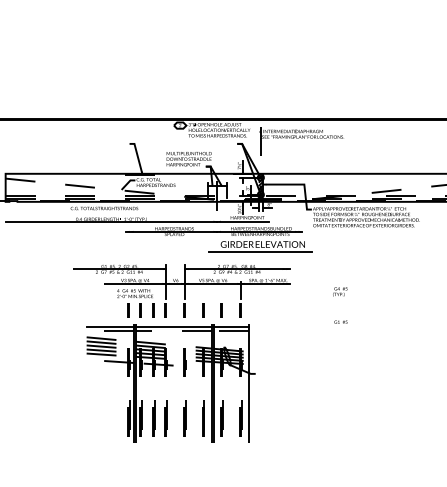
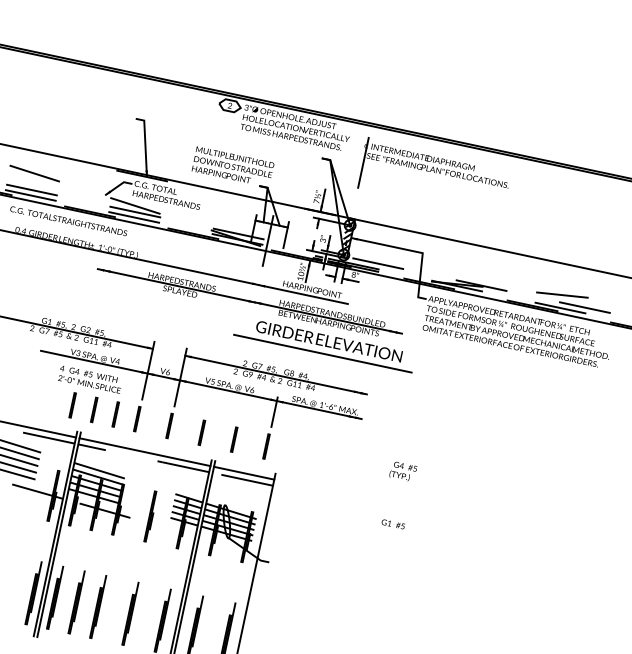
text: (340, 305) -> (398, 495), moved

